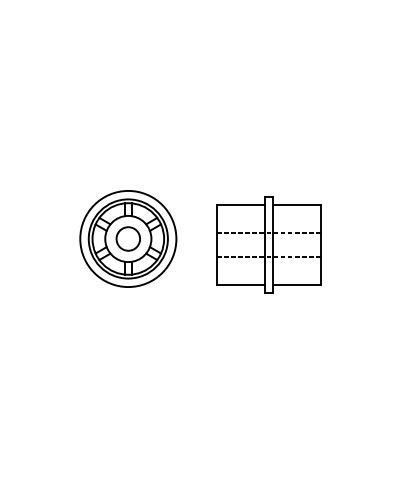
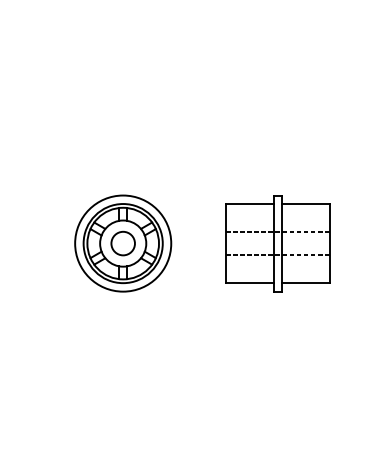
part: (268, 244) -> (277, 243), moved

